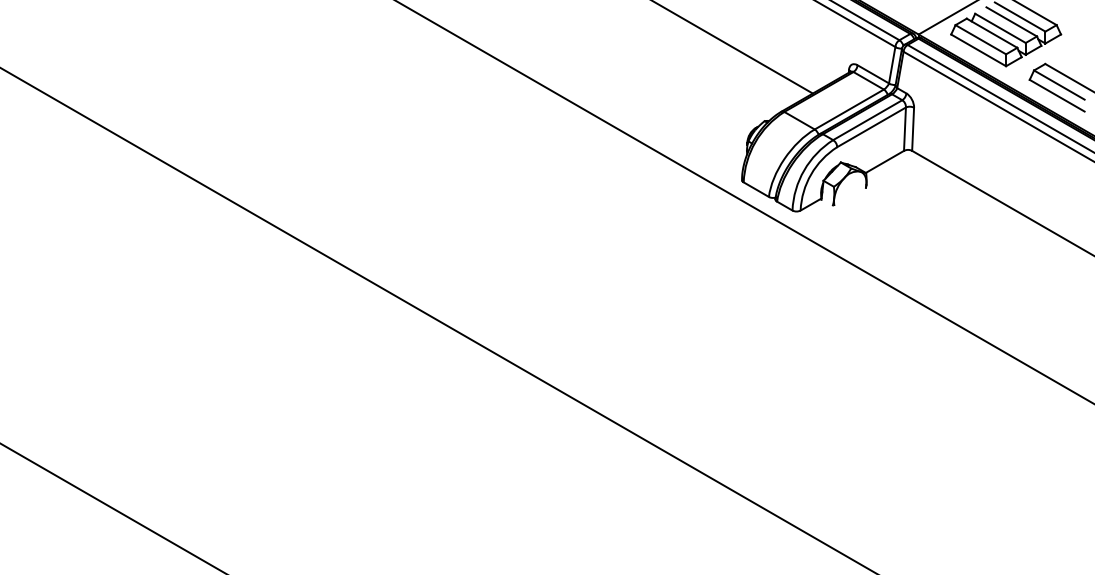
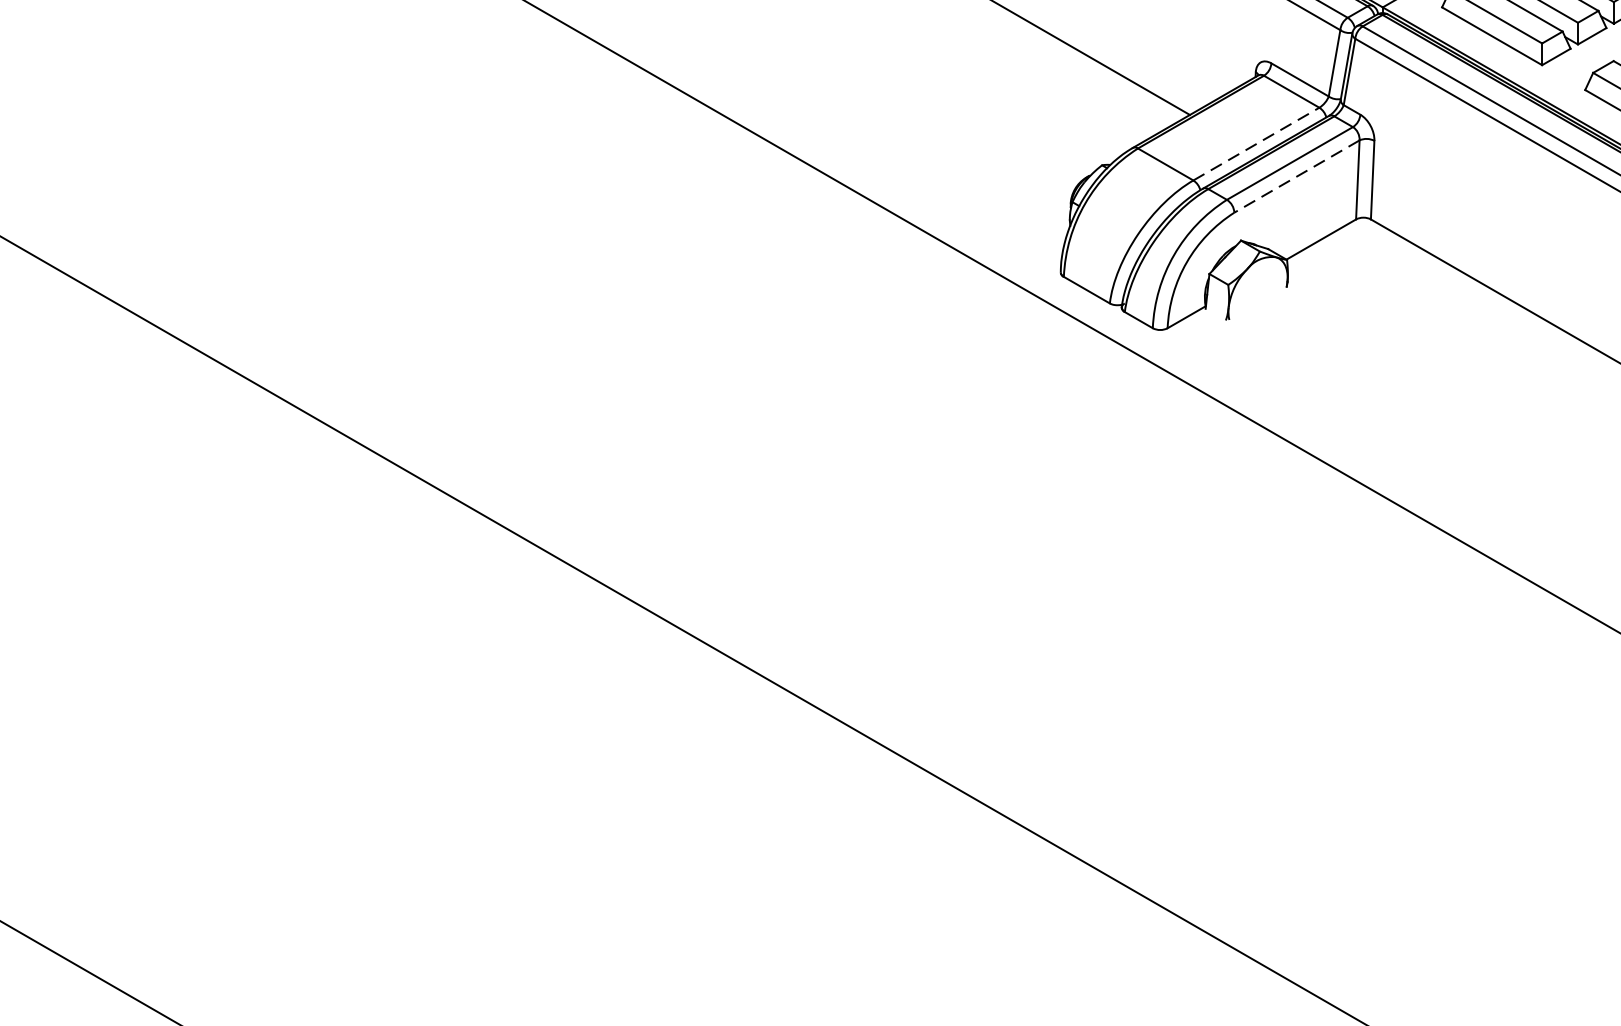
line: (849, 109) -> (1256, 144), solid -> dashed
line: (871, 127) -> (1296, 176), solid -> dashed

